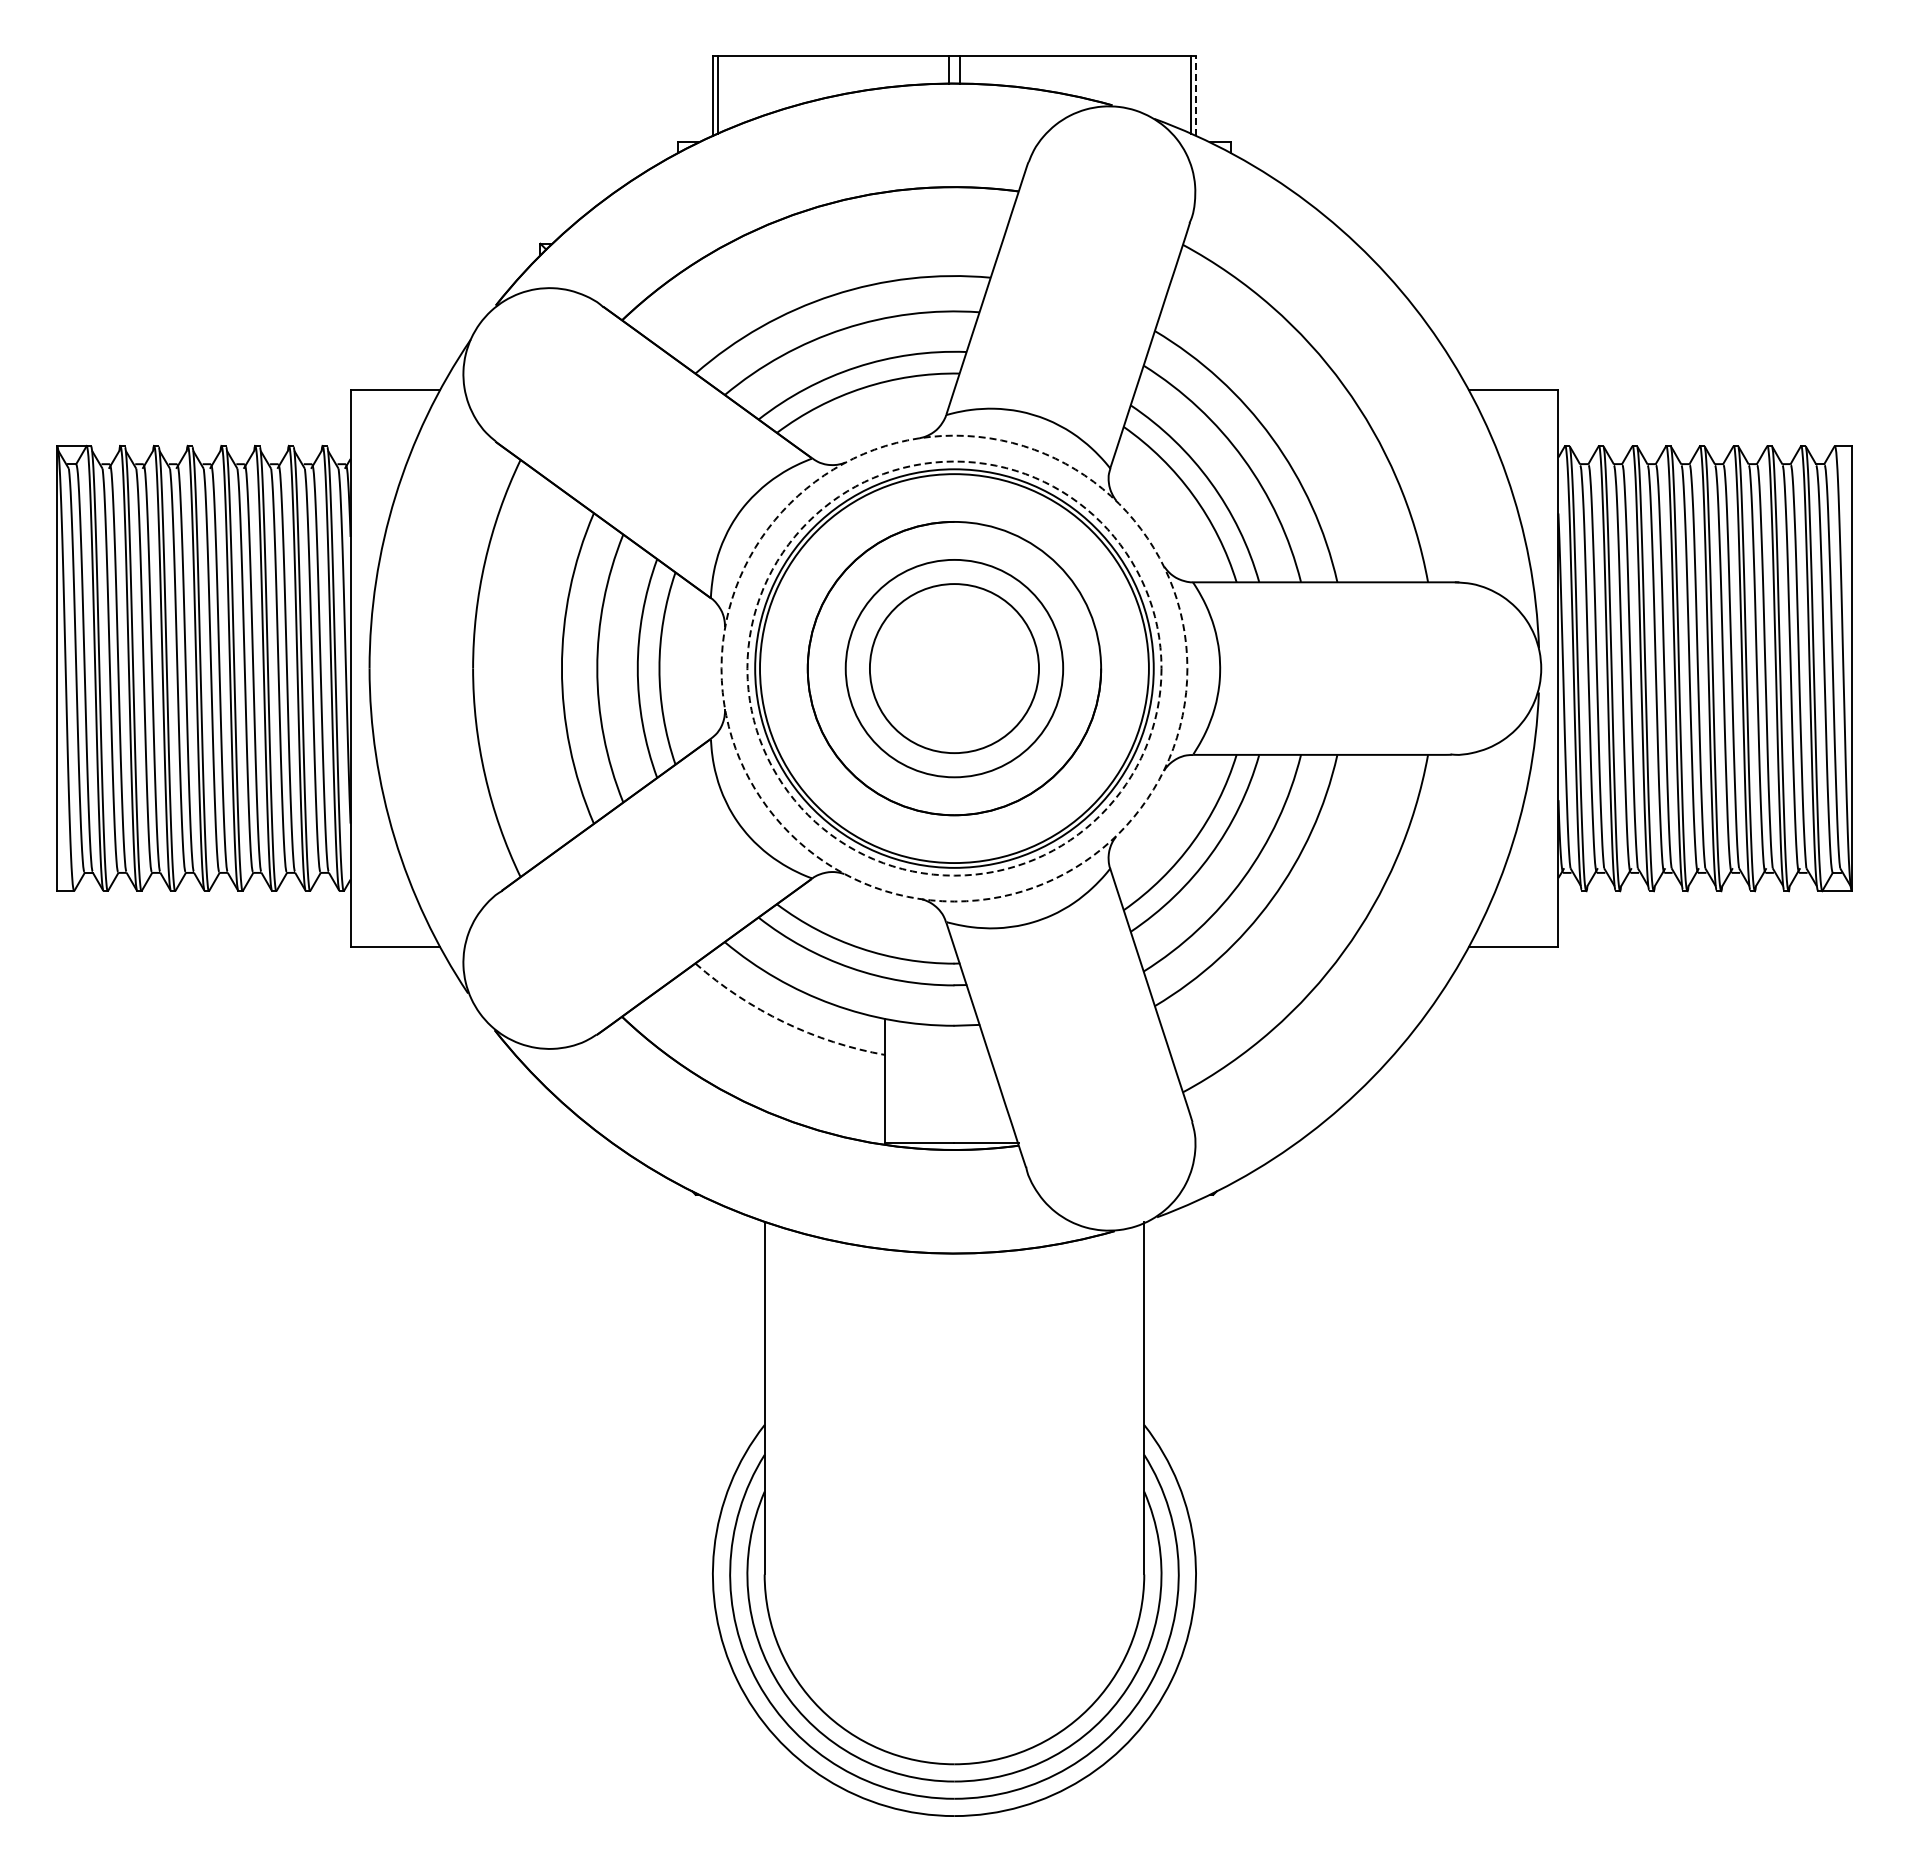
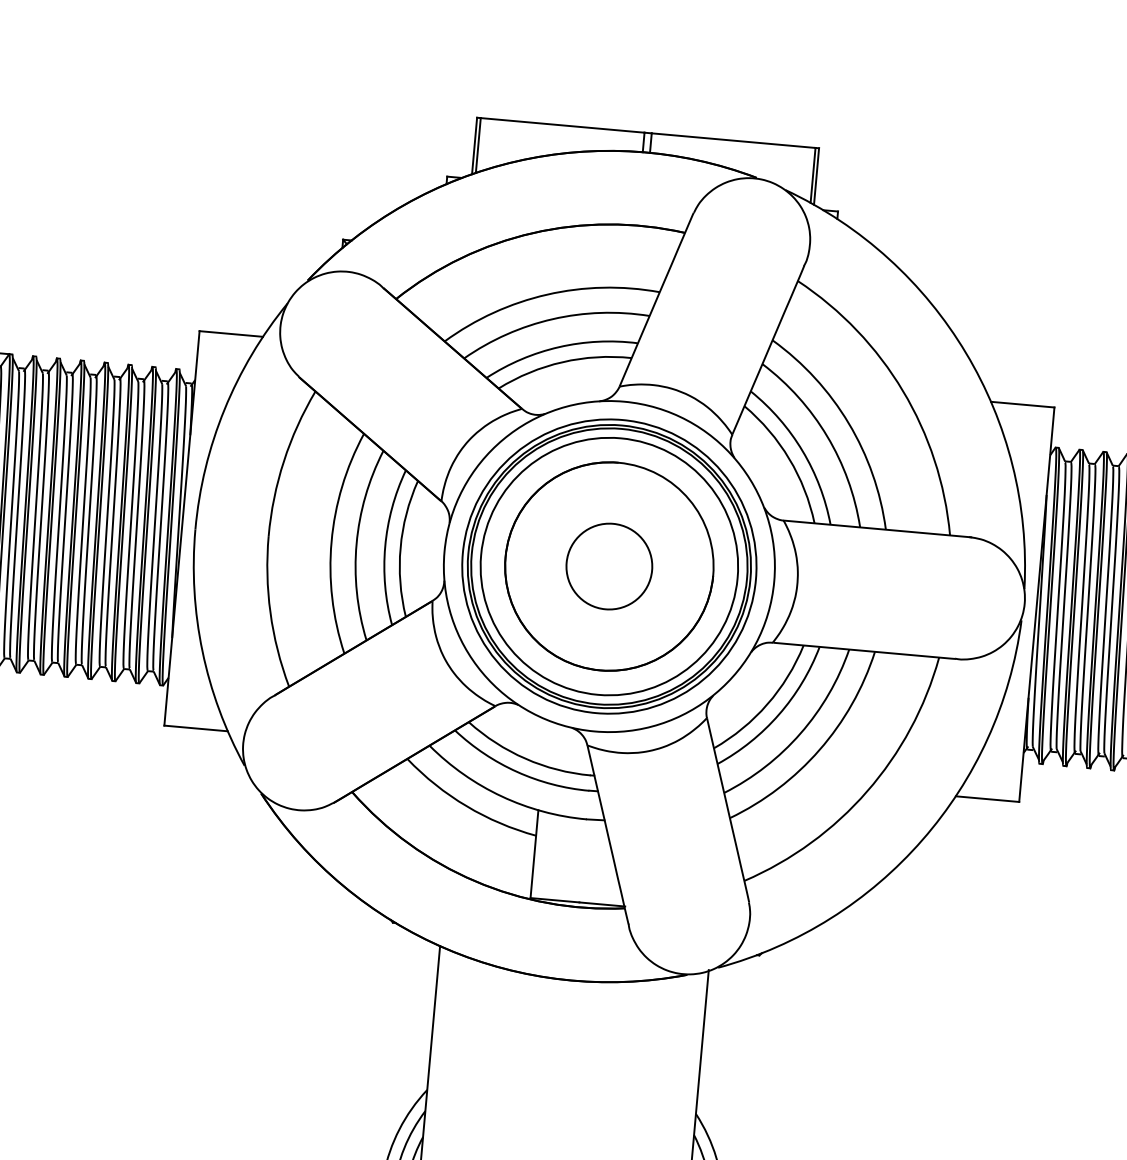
line: (1196, 95) -> (816, 176), dashed -> solid
circle: (954, 668) -> (609, 566), dashed -> solid
circle: (954, 668) -> (609, 566), dashed -> solid
circle: (954, 668) -> (609, 566), size x0.71
circle: (954, 668) -> (609, 566), size x1.67
arc: (784, 1022) -> (466, 806), dashed -> solid

